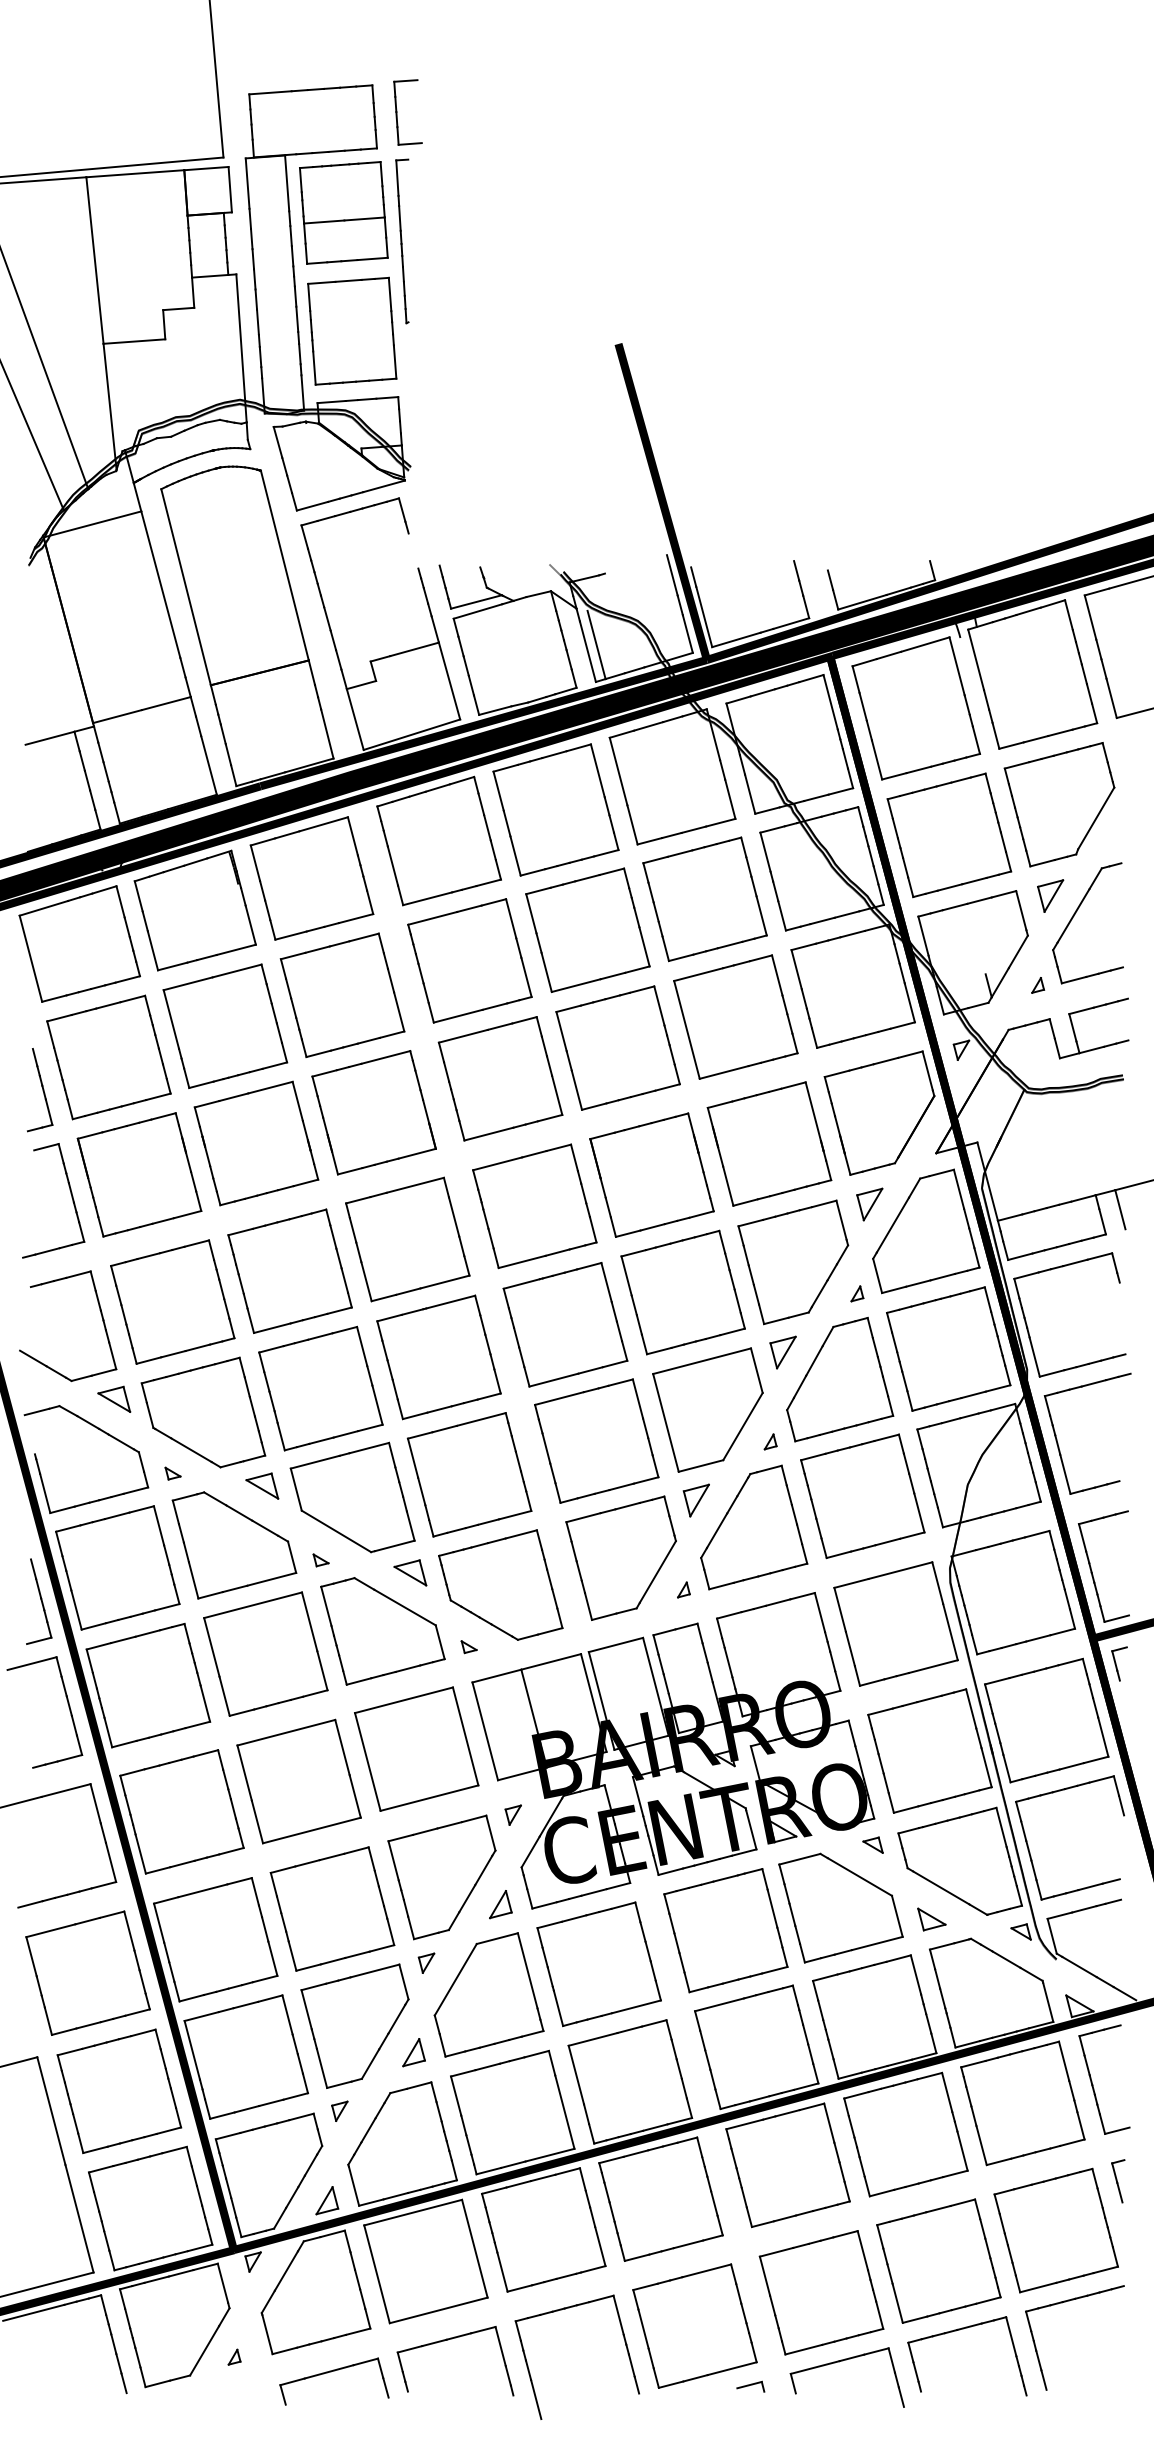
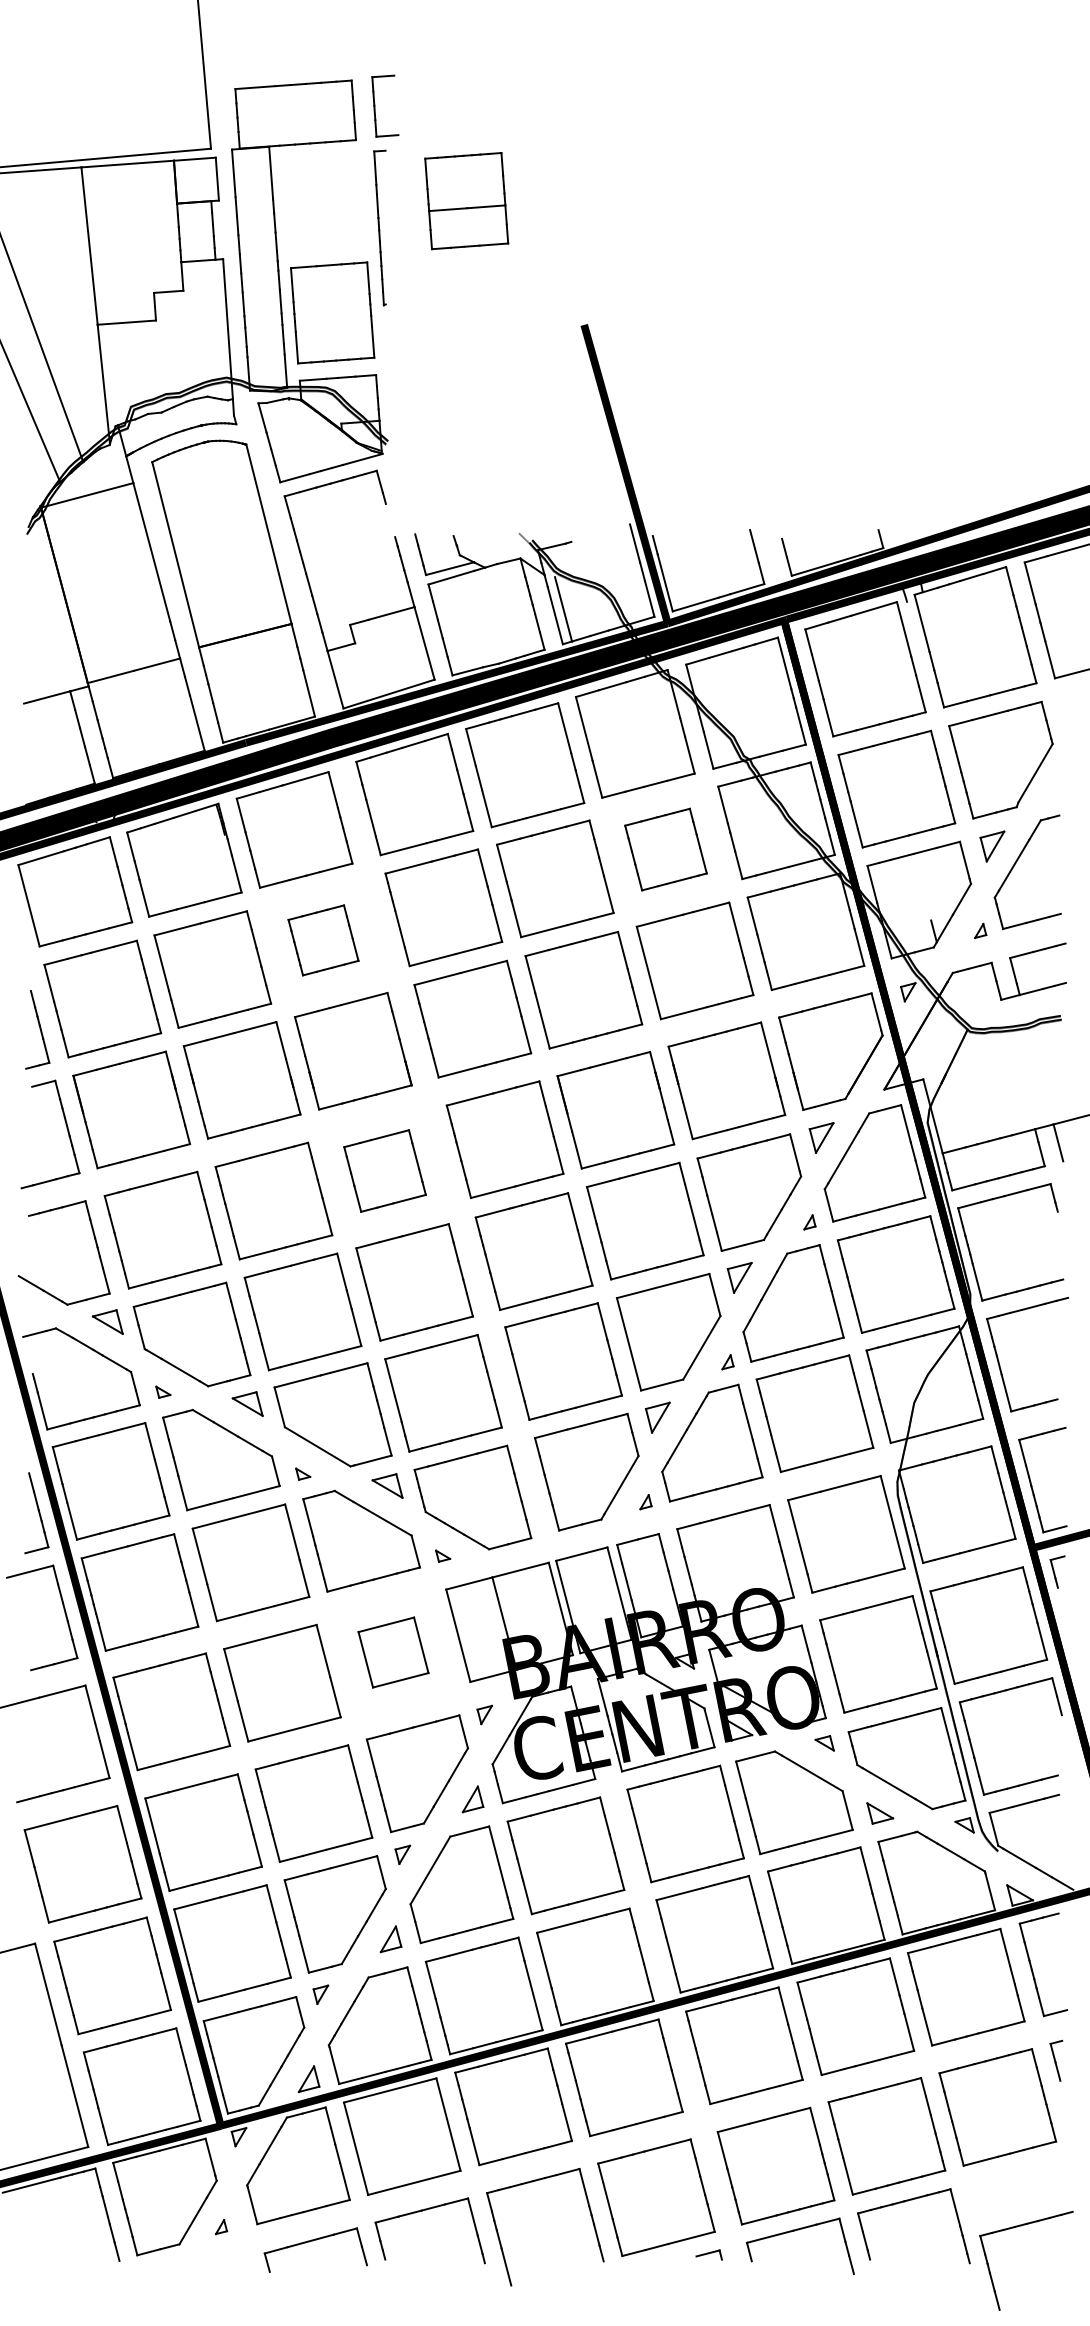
part: (343, 213) -> (466, 201), moved
part: (704, 899) -> (665, 849), size x0.7
part: (342, 995) -> (323, 940), size x0.6
part: (407, 1238) -> (384, 1170), size x0.7
part: (416, 1749) -> (393, 1652), size x0.6
part: (1062, 2303) -> (1014, 2228), moved

